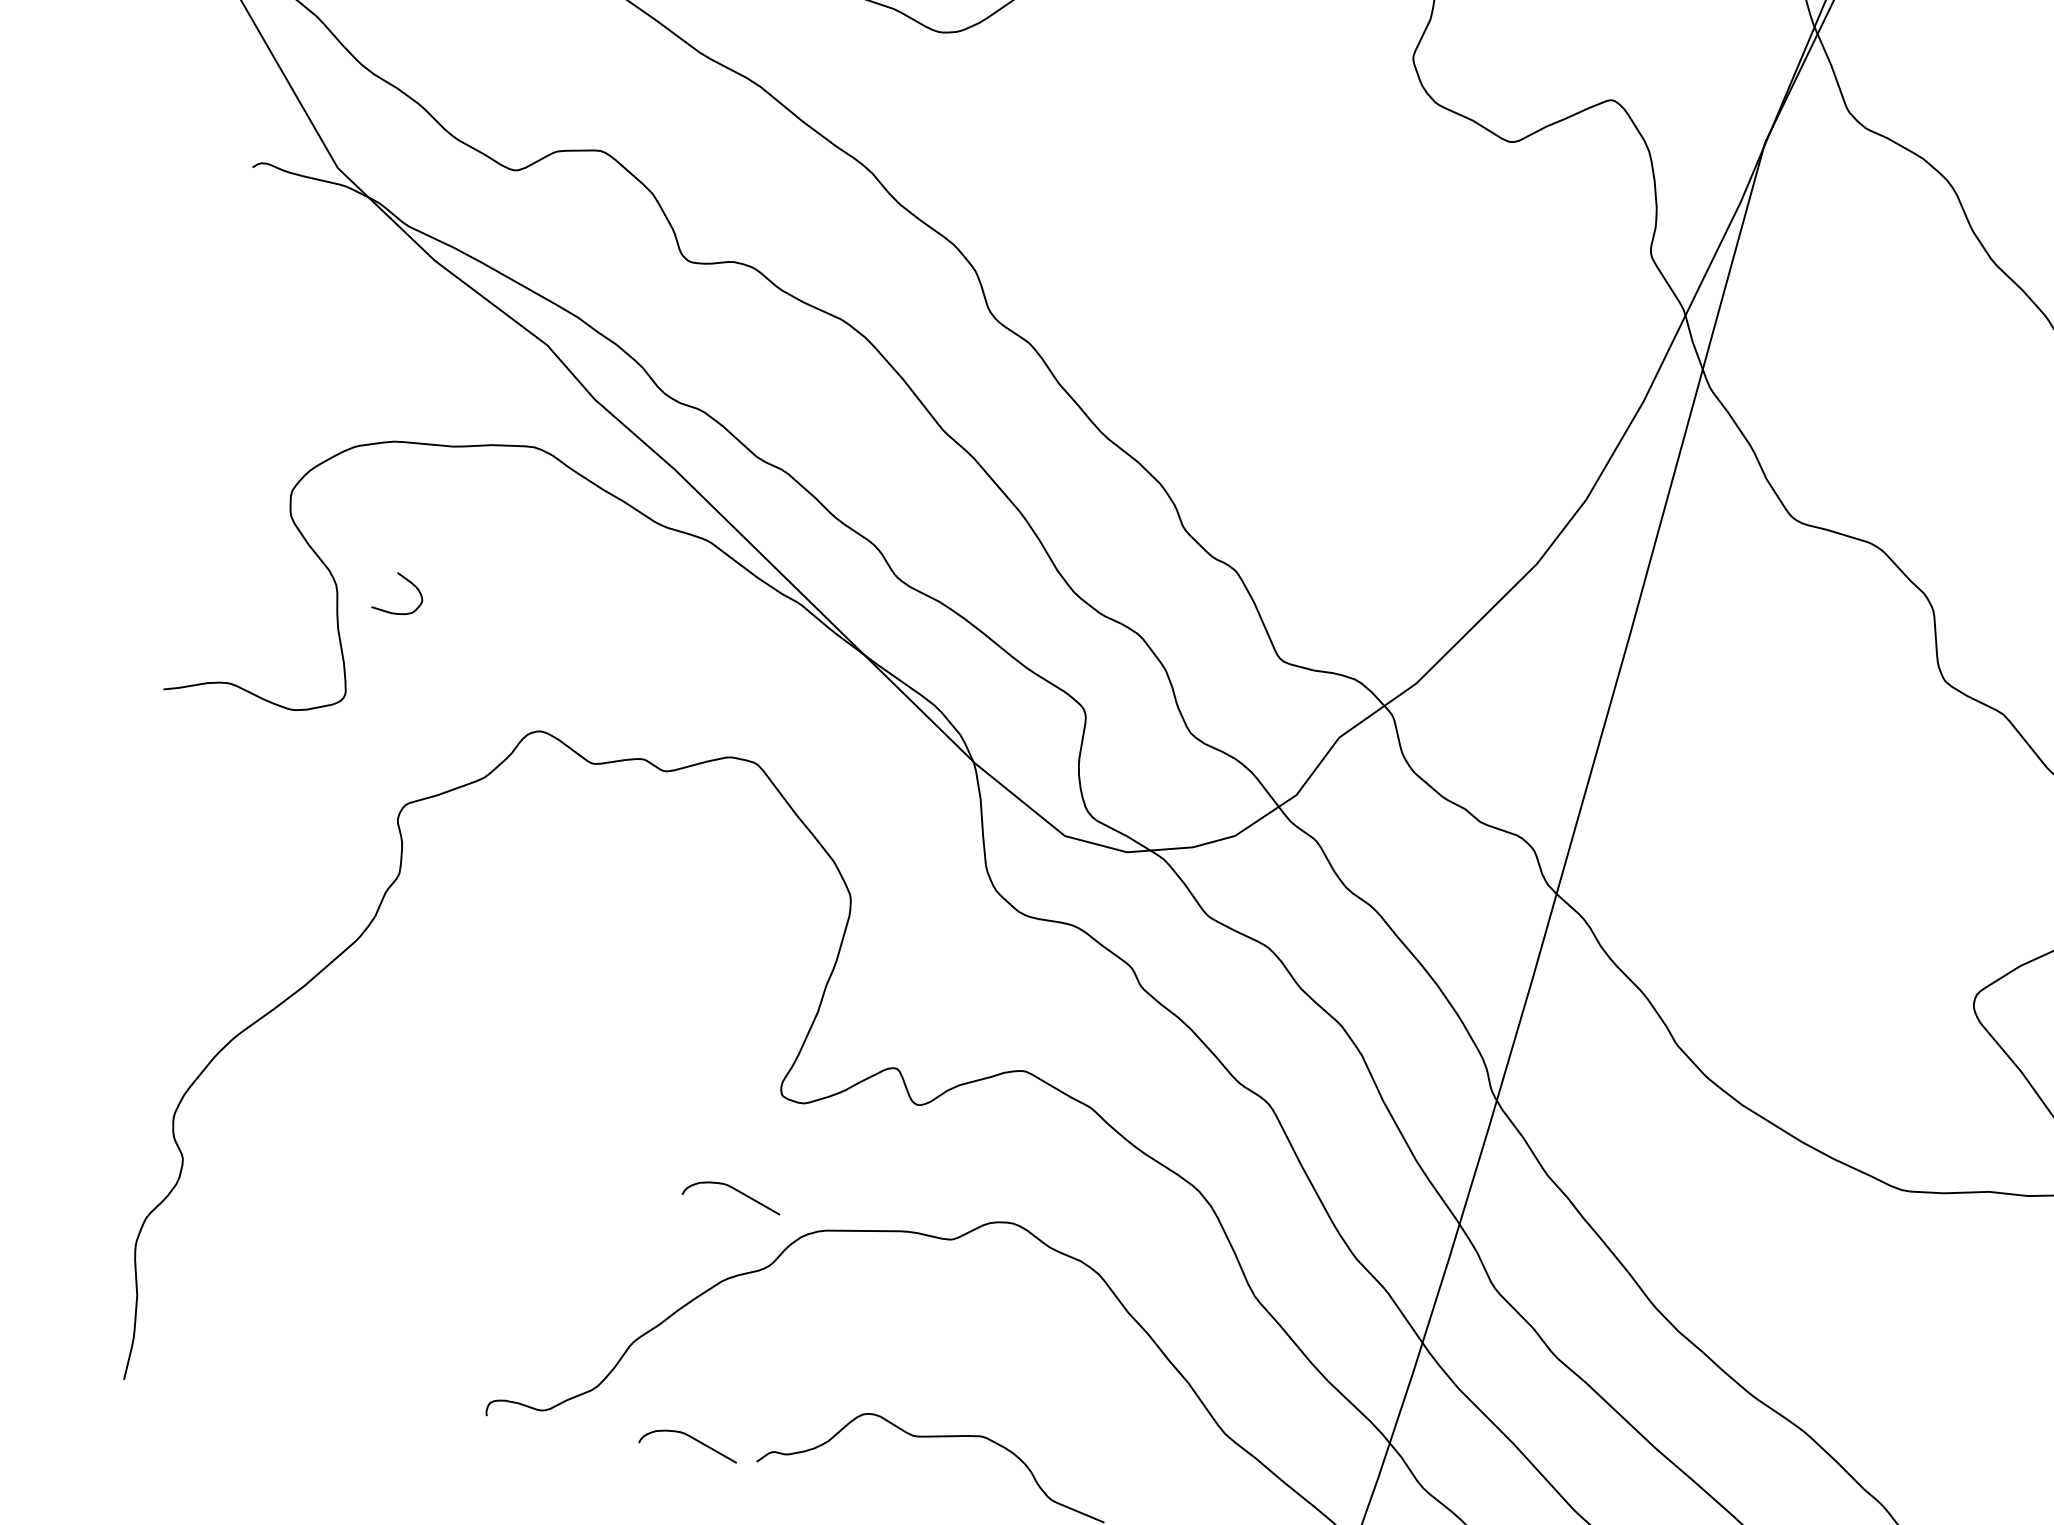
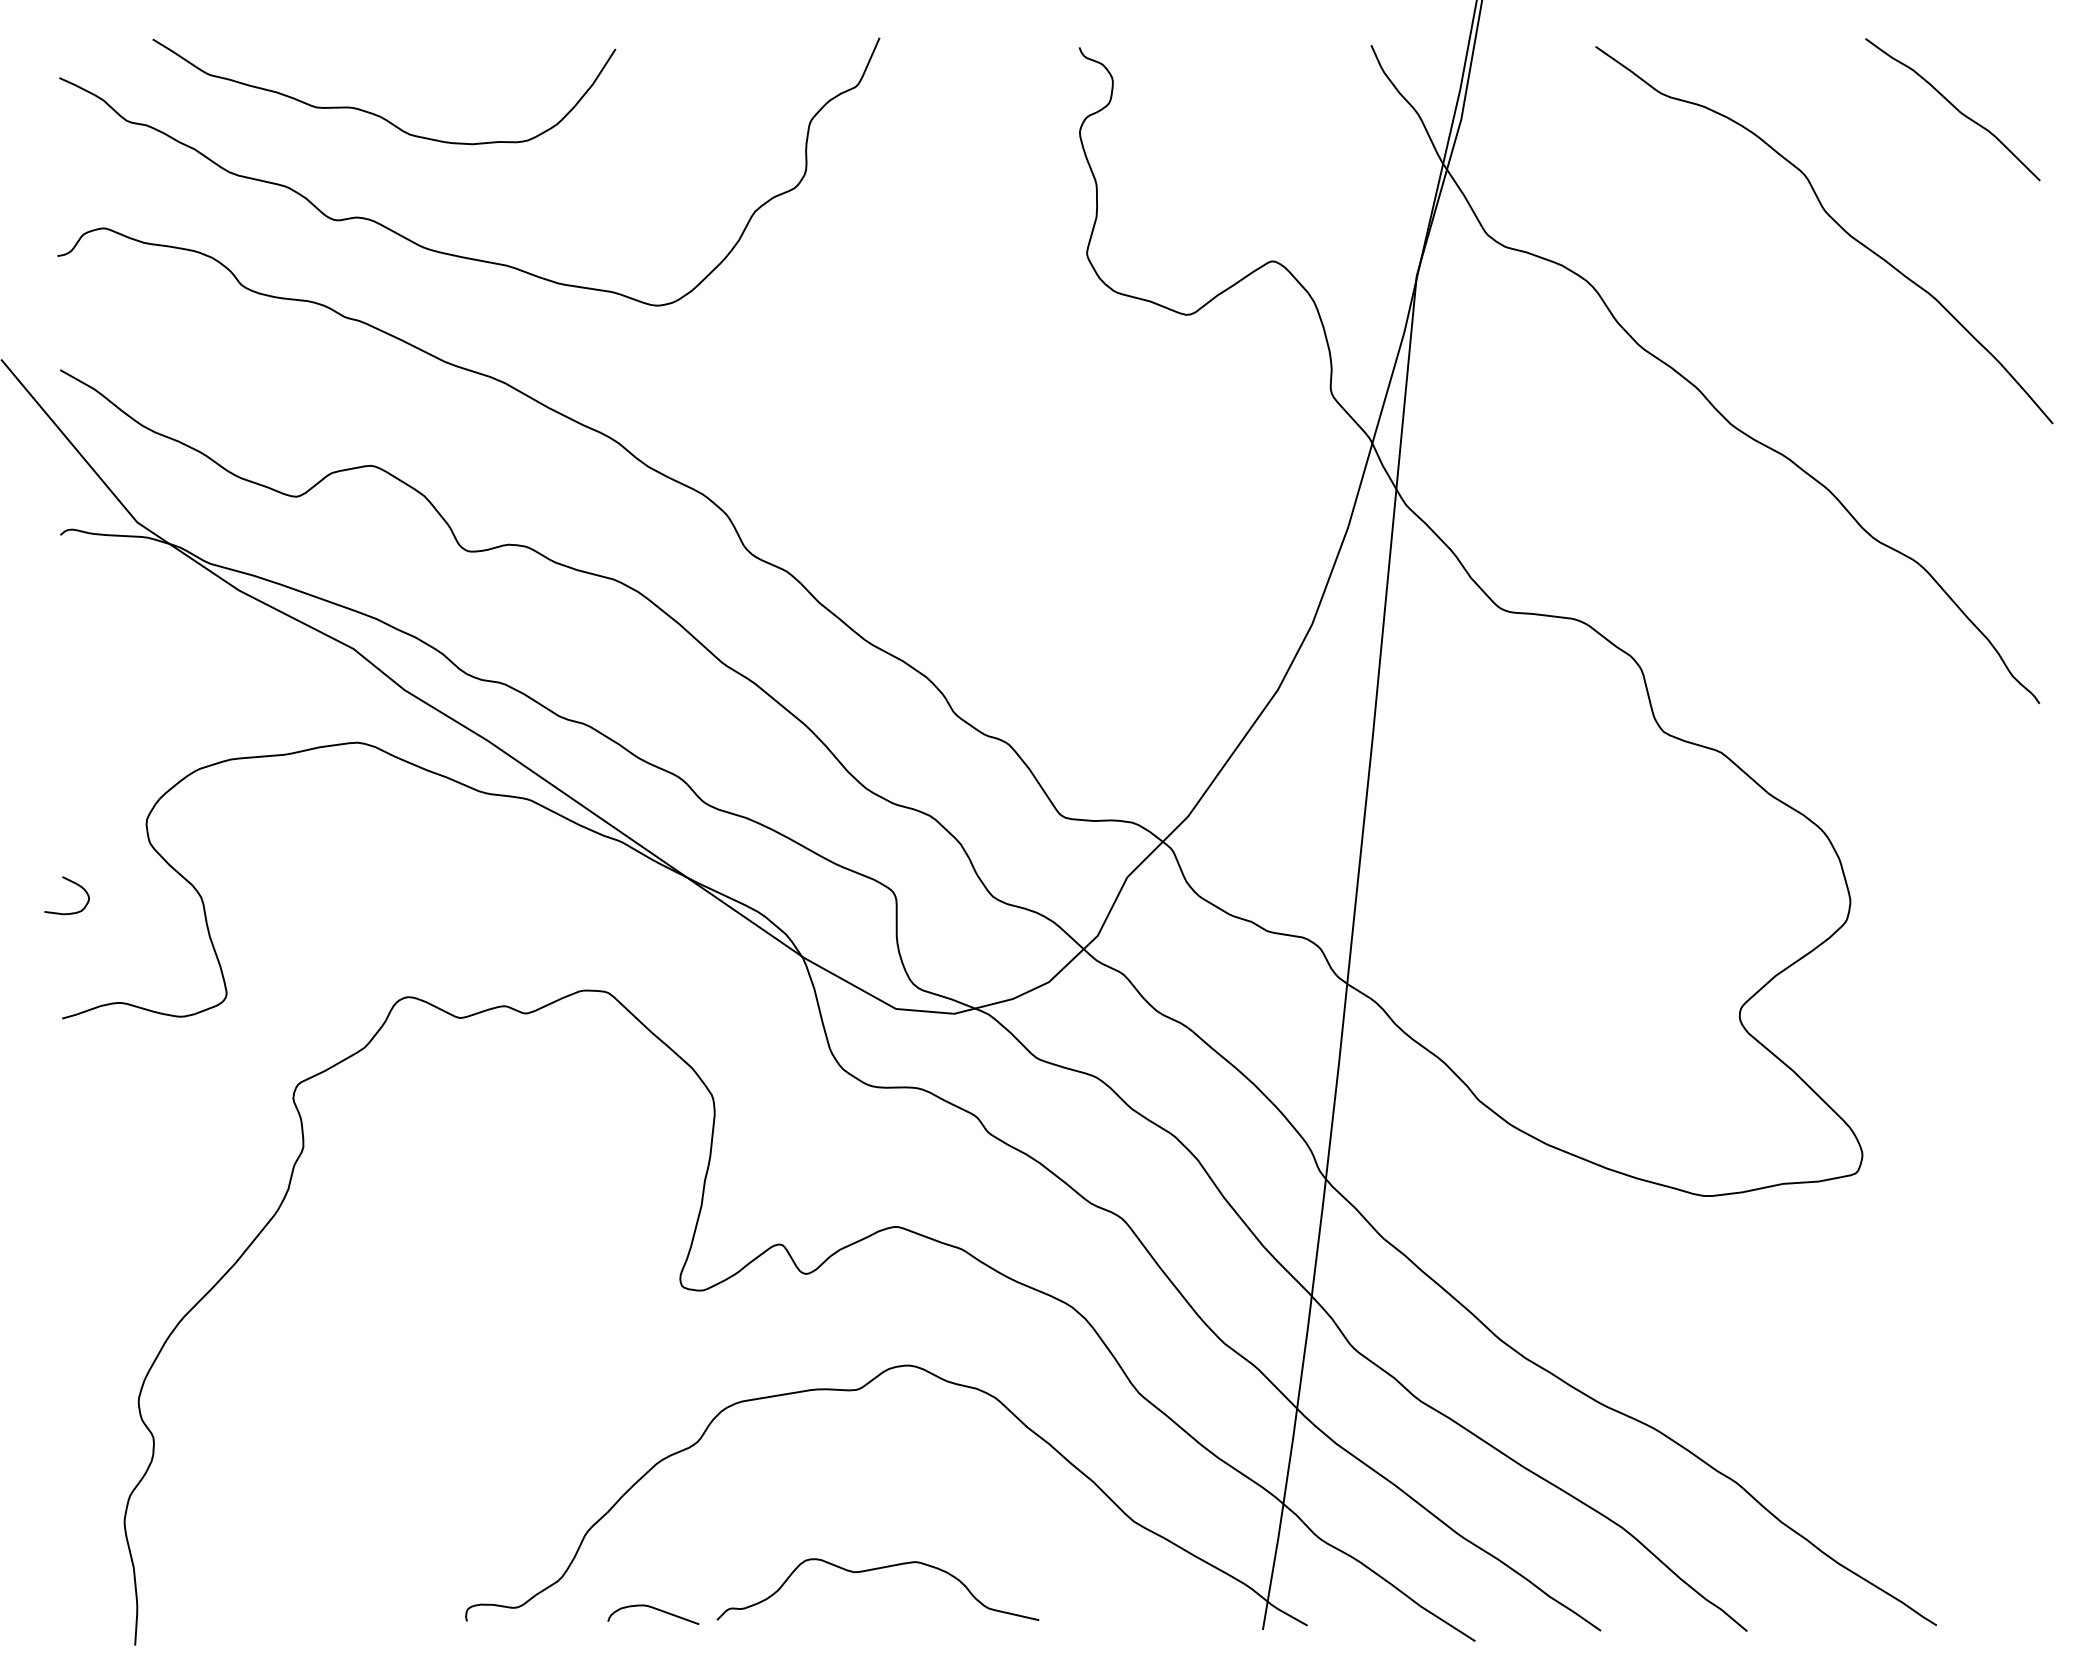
curve: (408, 581) -> (73, 883), moved
curve: (734, 1190) -> (654, 1379), removed

